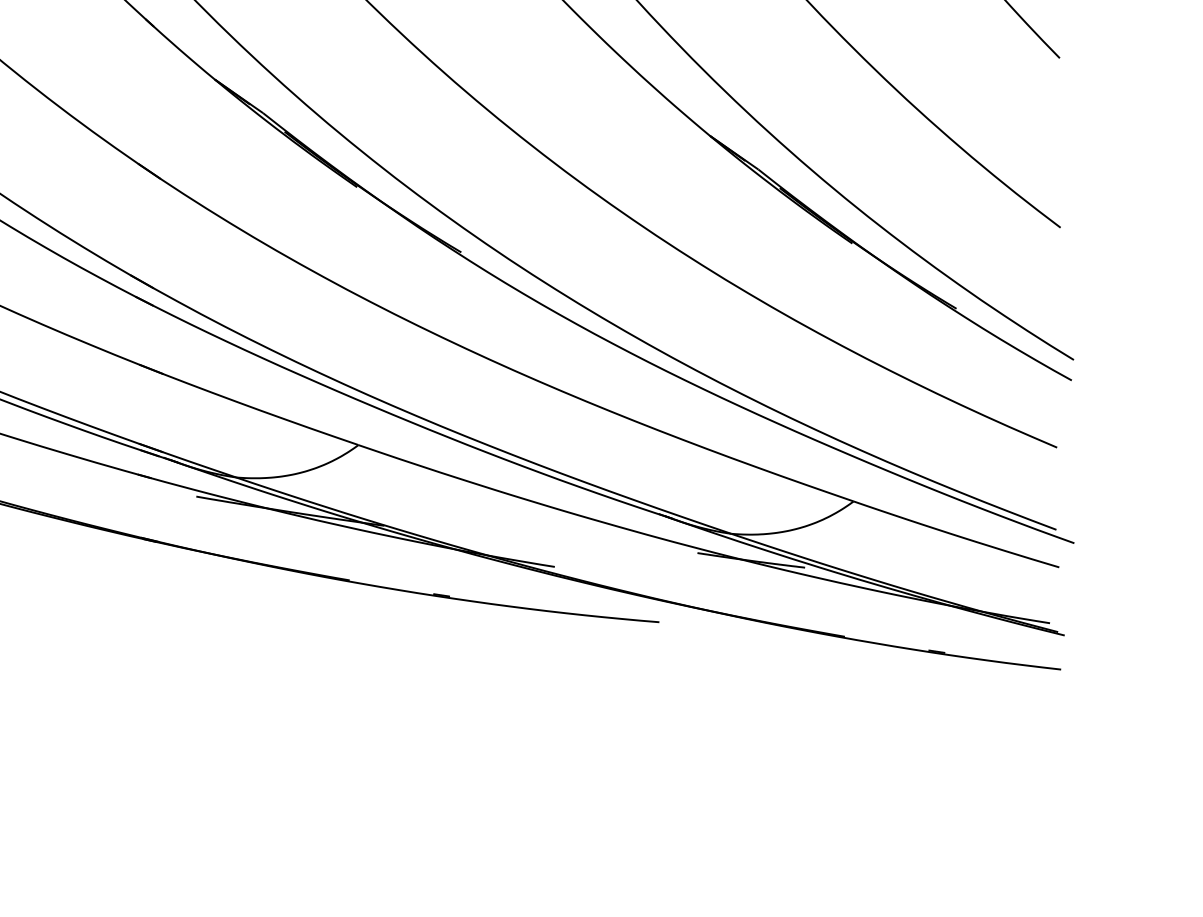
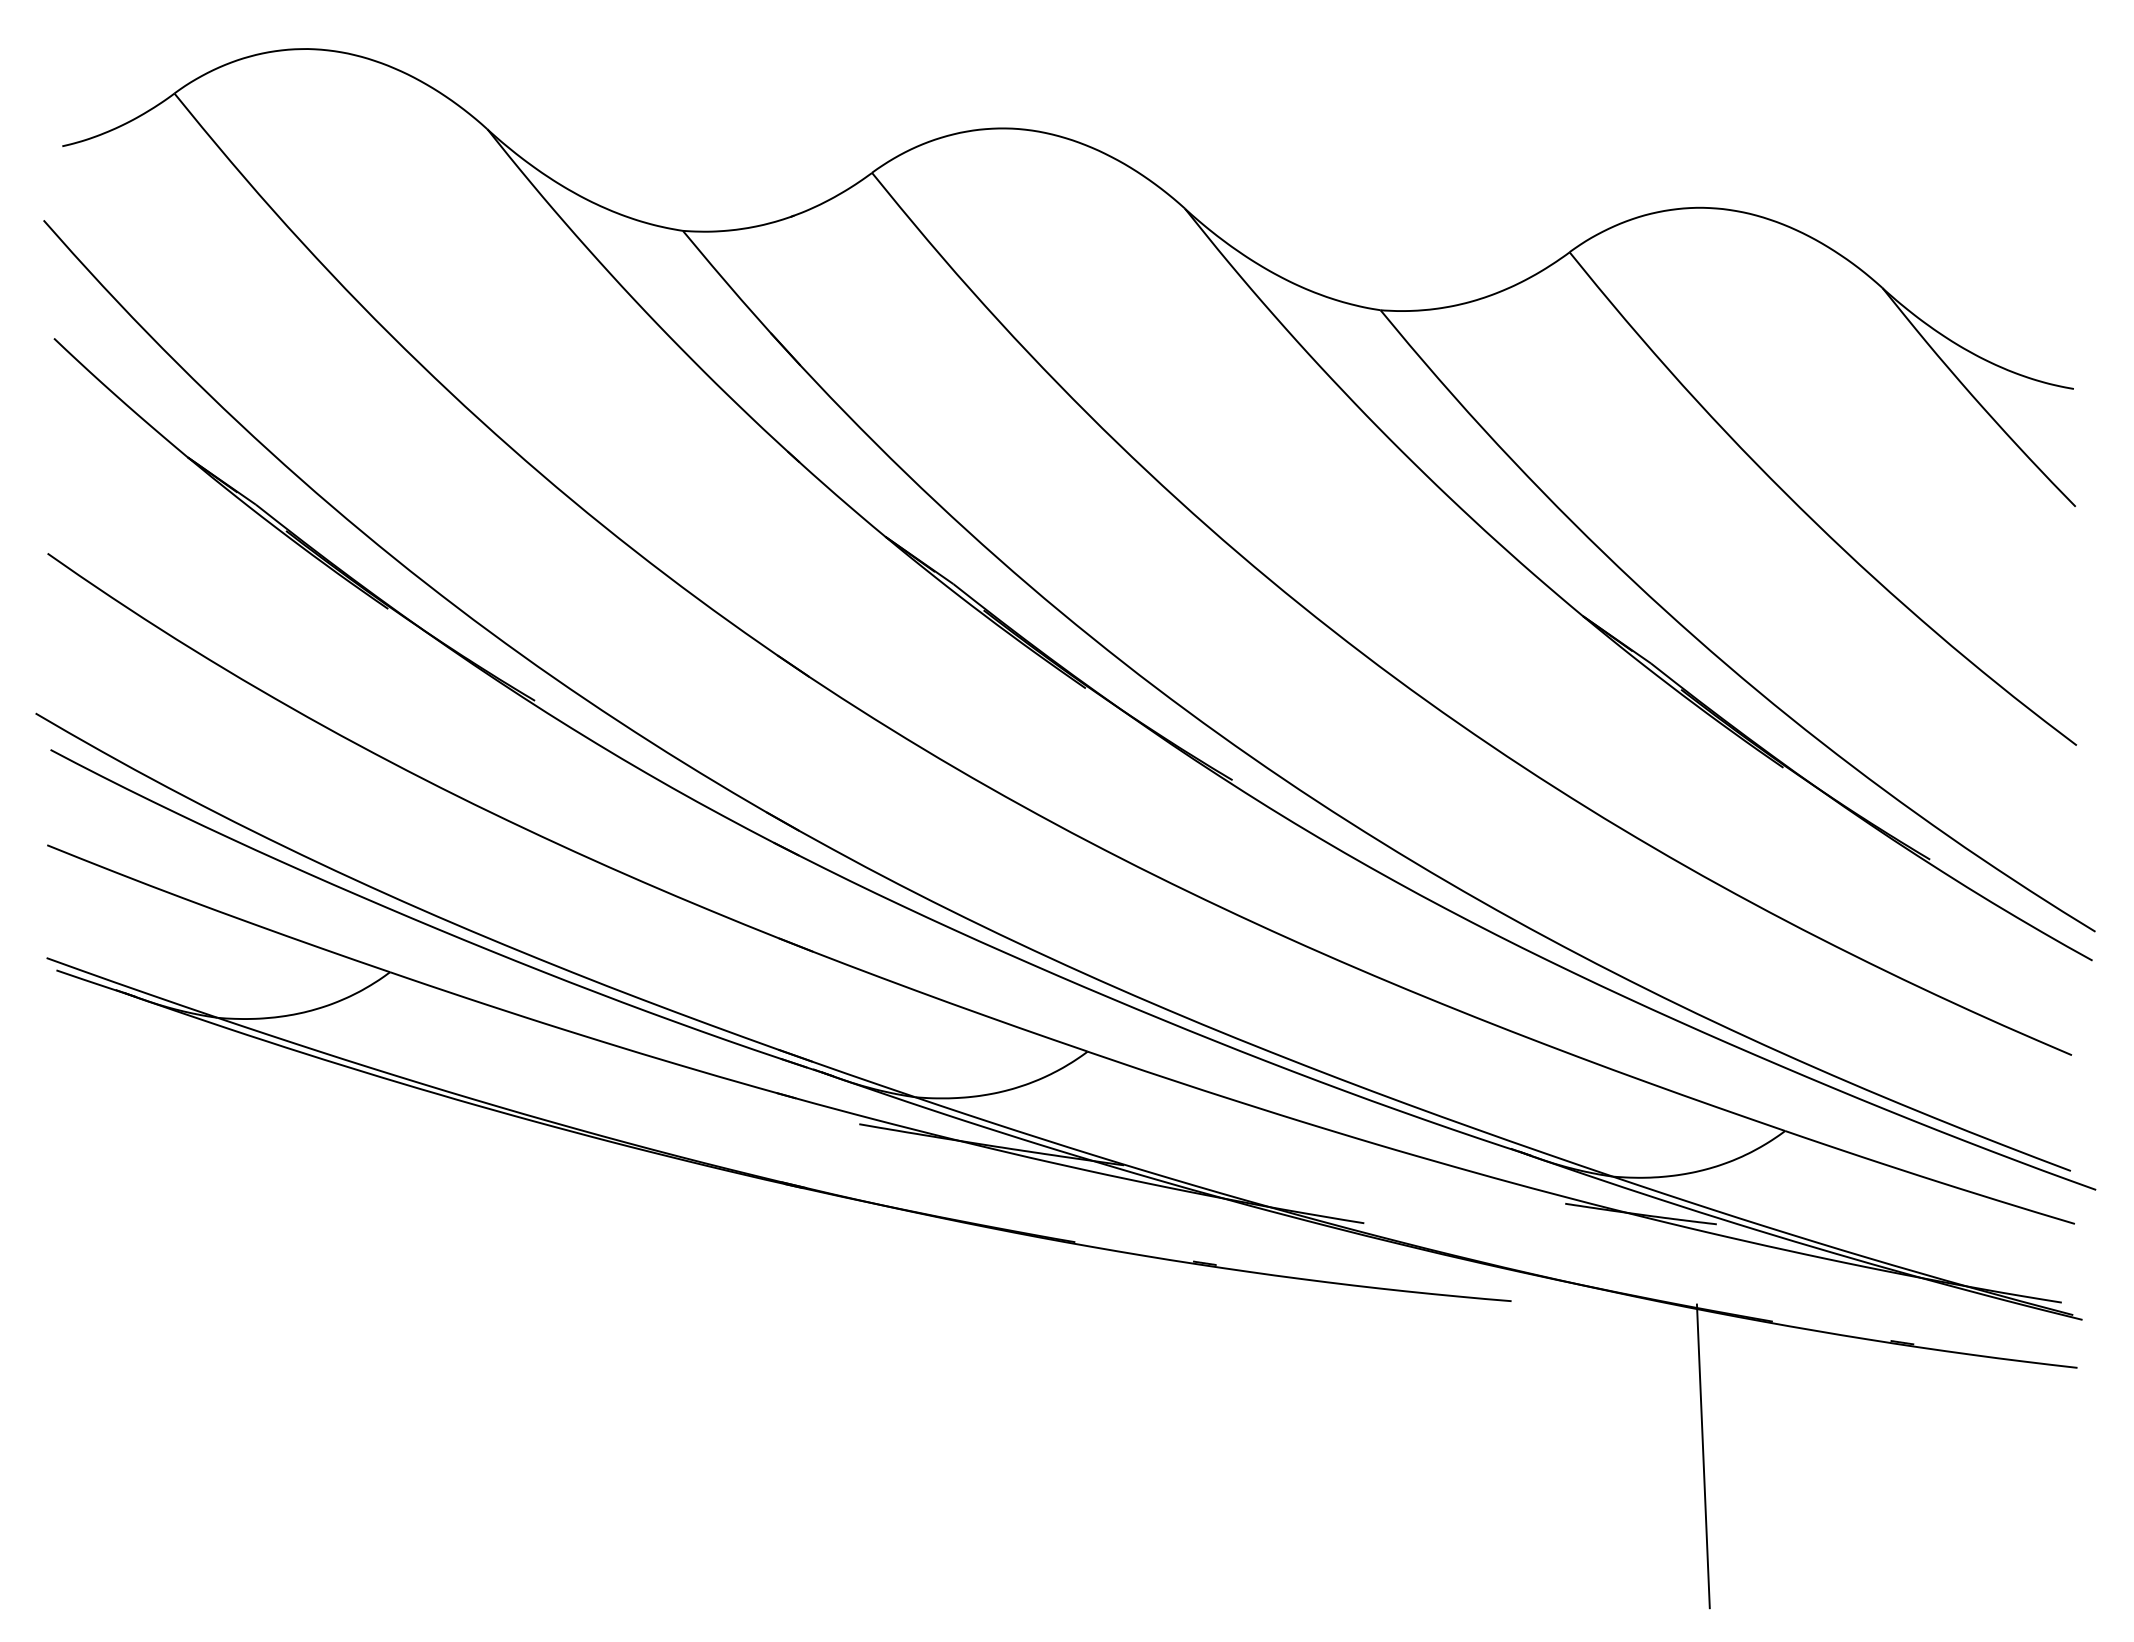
line: (794, 732) -> (1702, 1456), added

